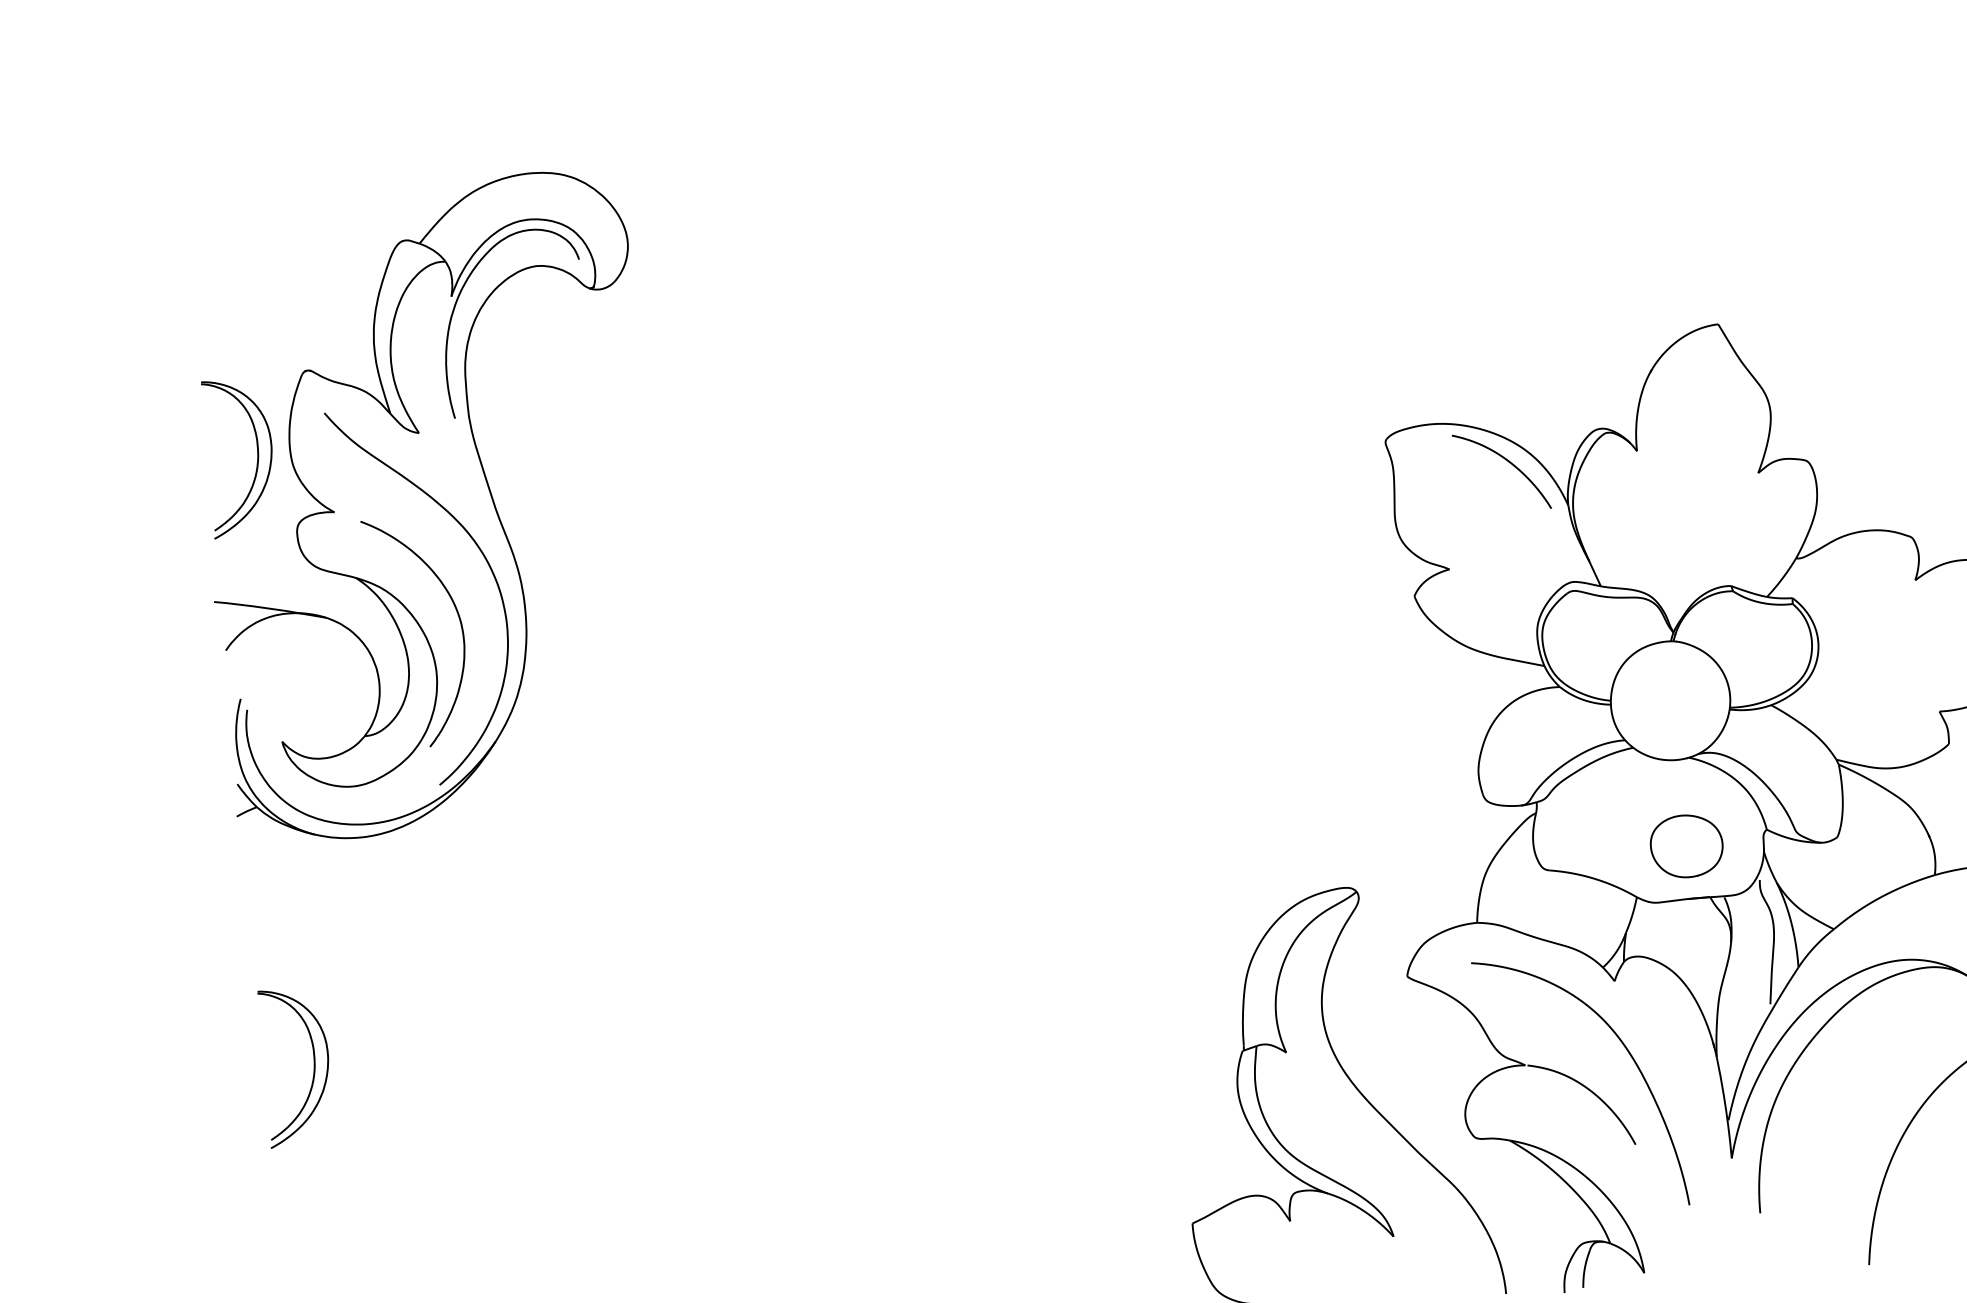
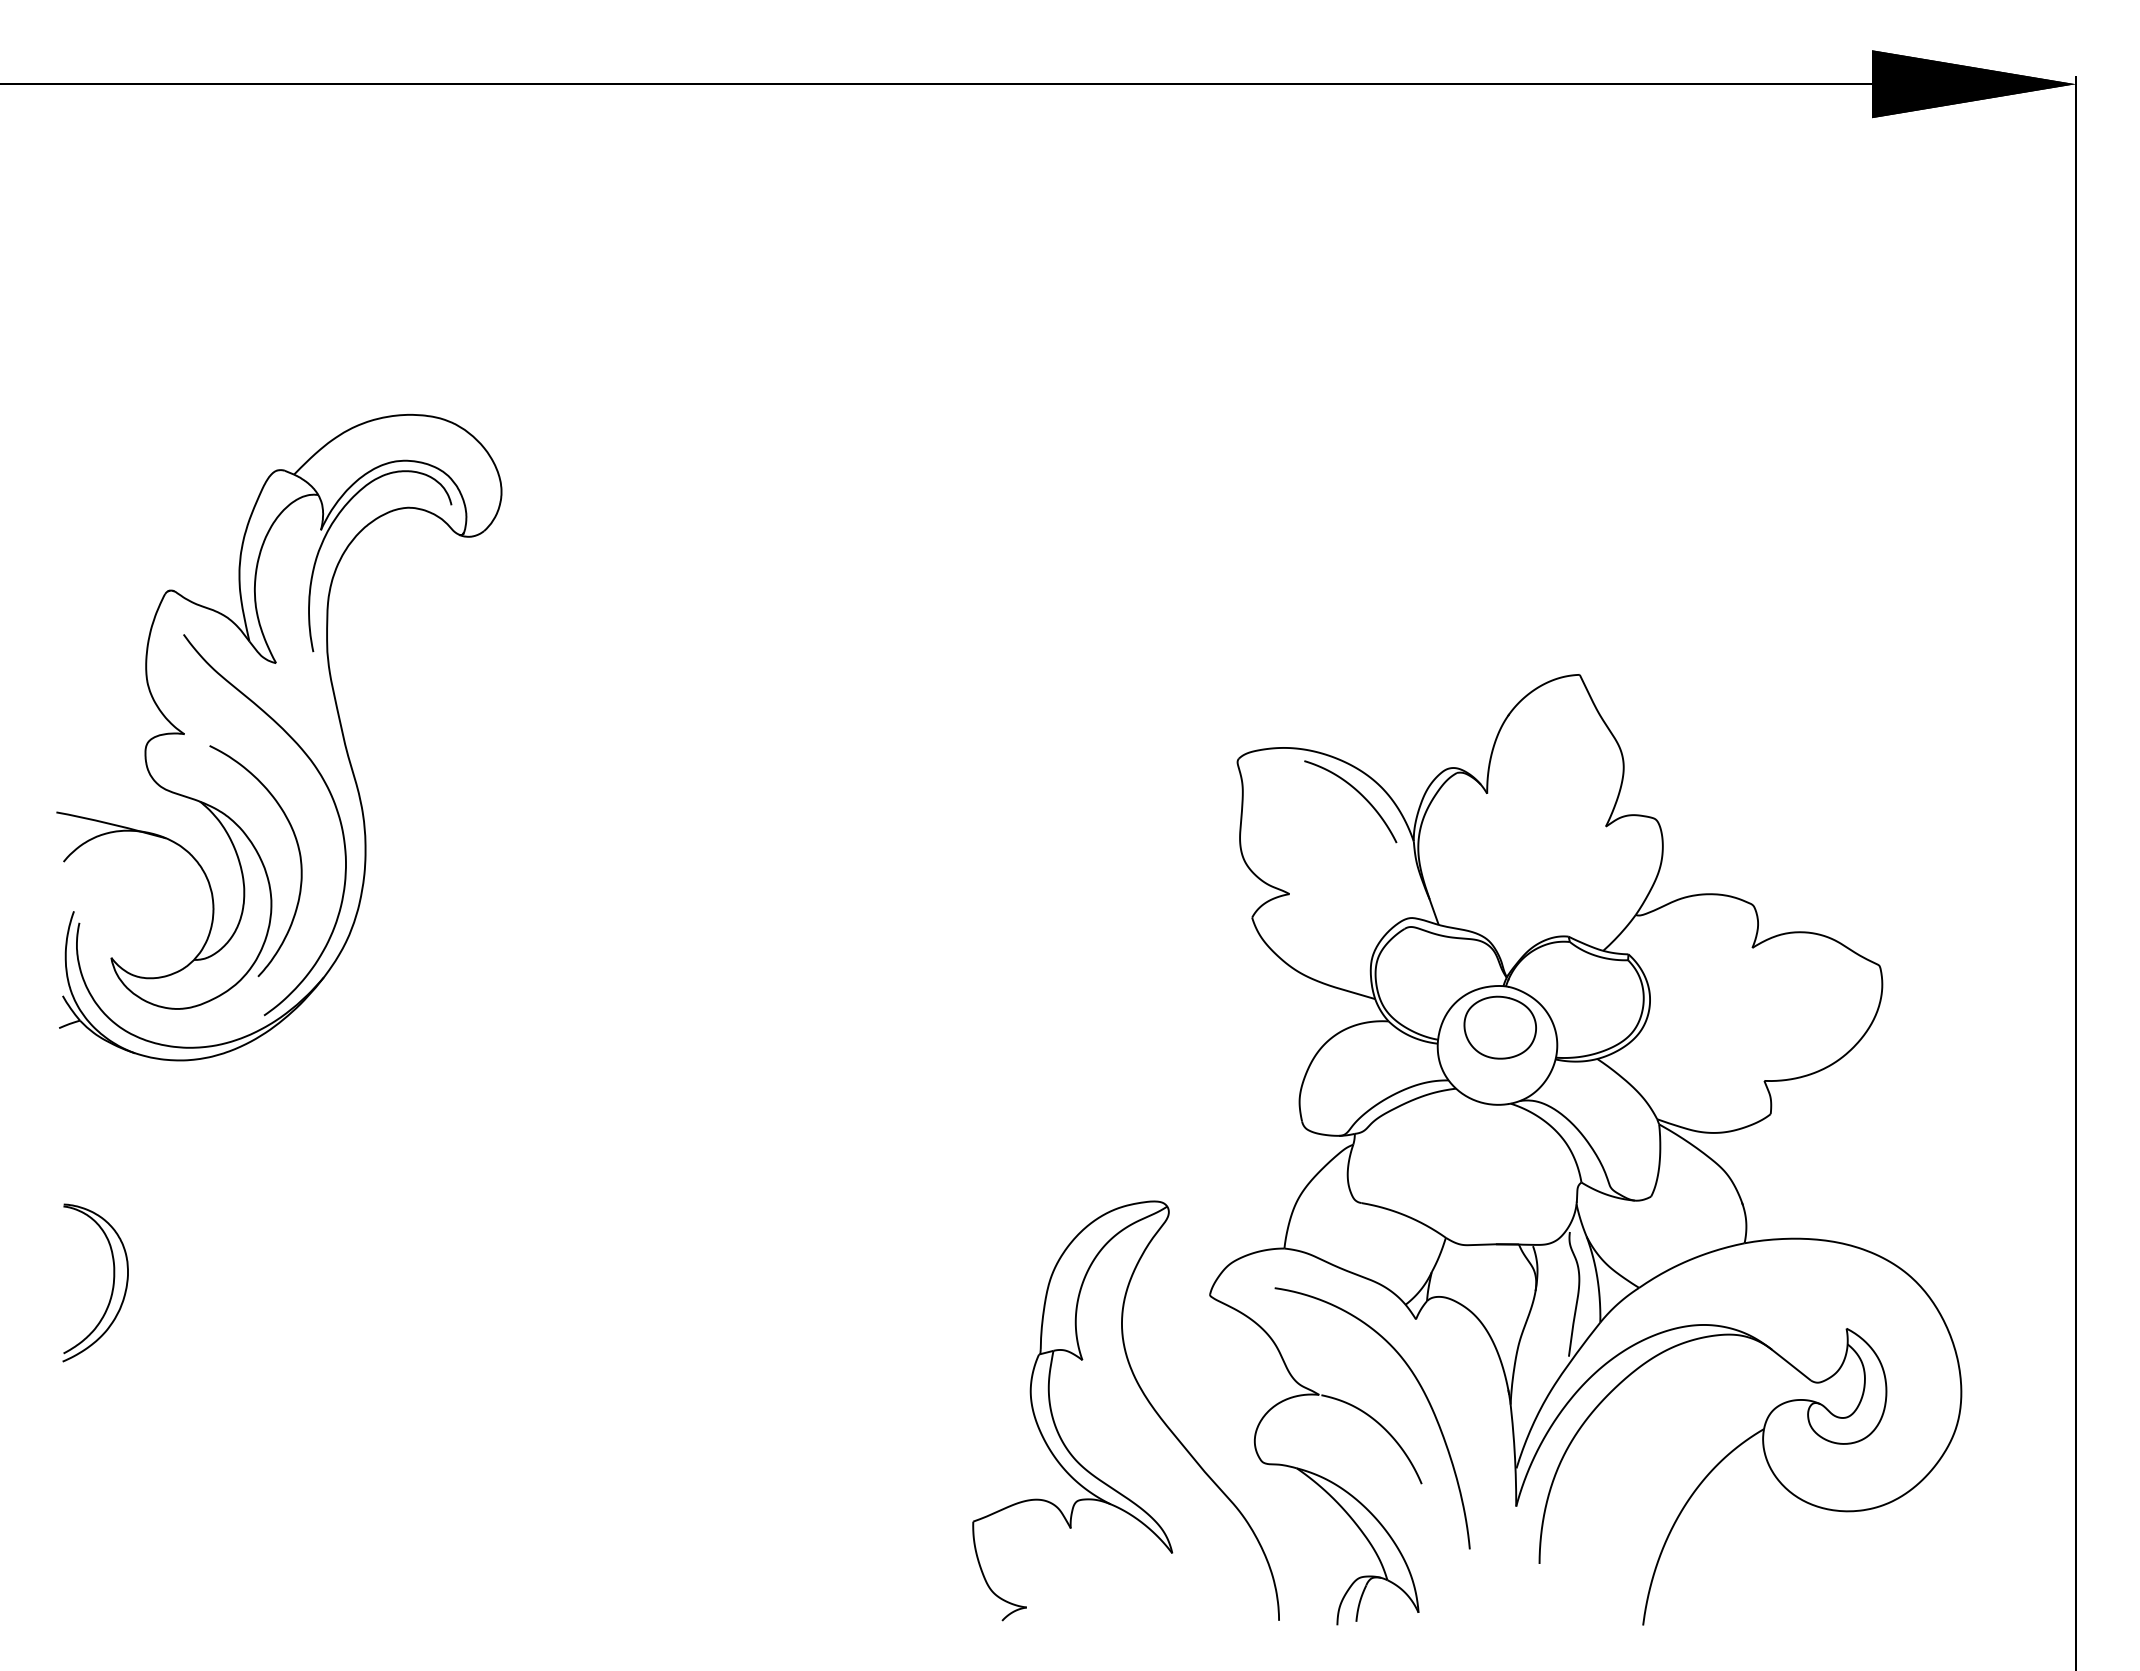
part: (256, 456) -> (112, 671), removed
part: (1686, 846) -> (1499, 1027), moved

